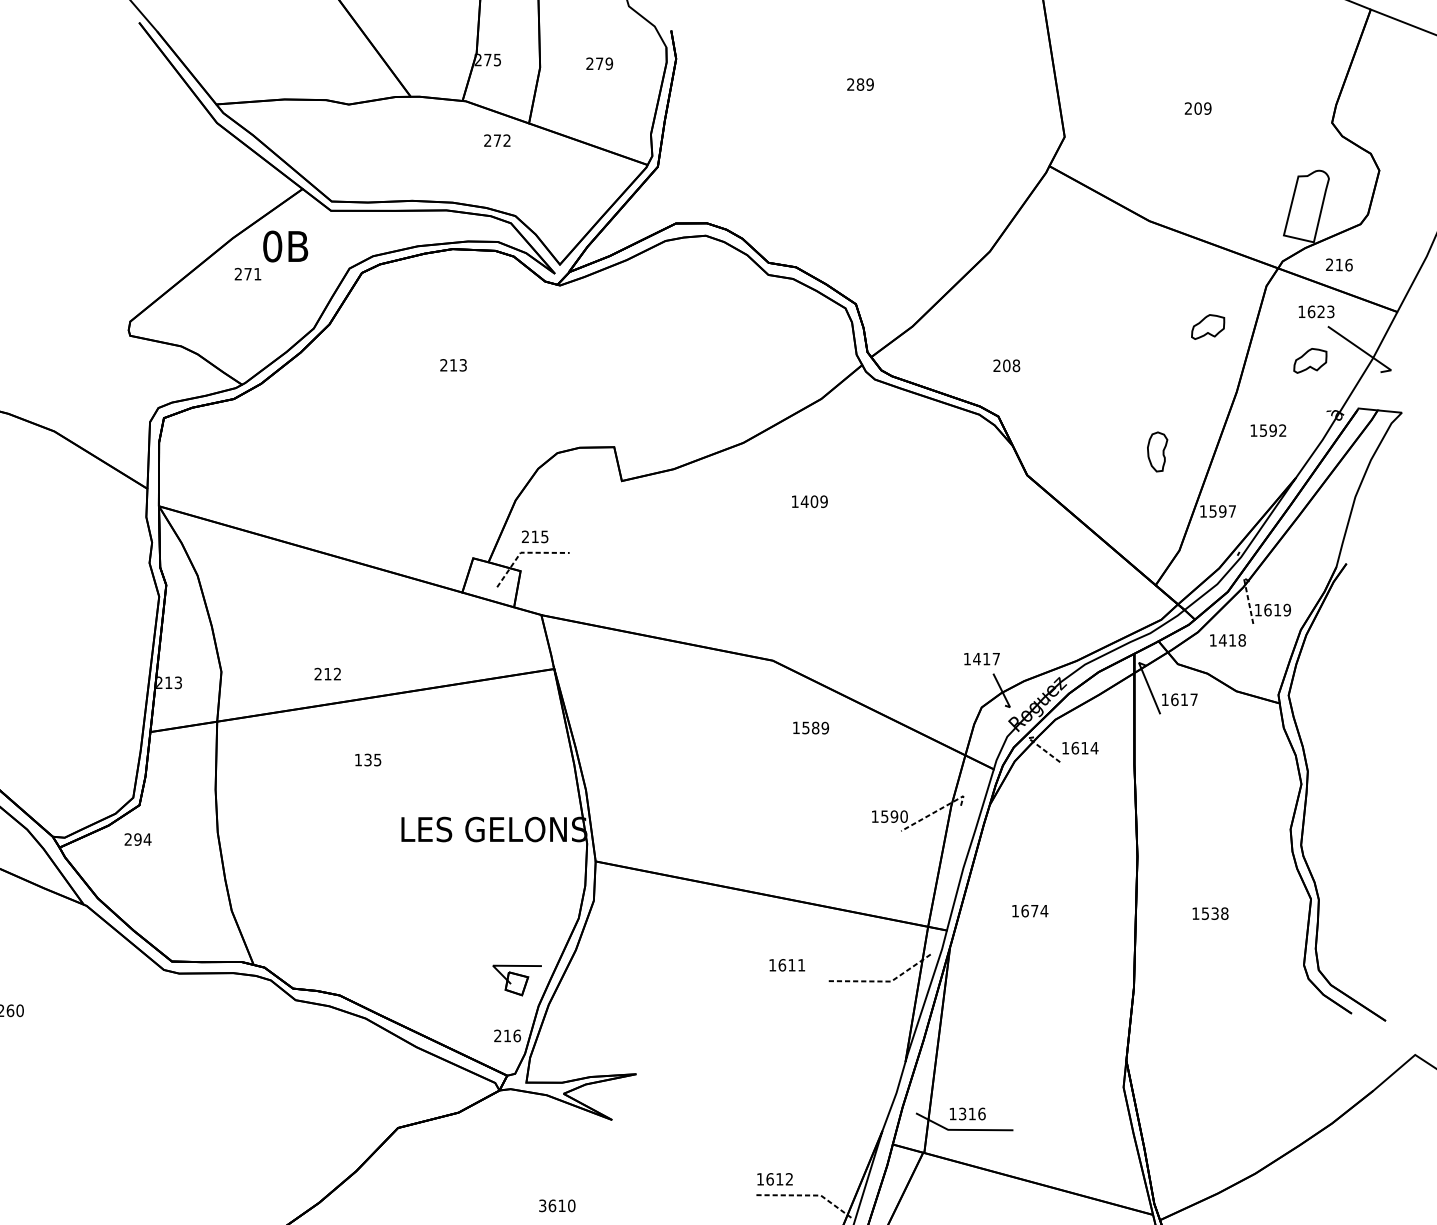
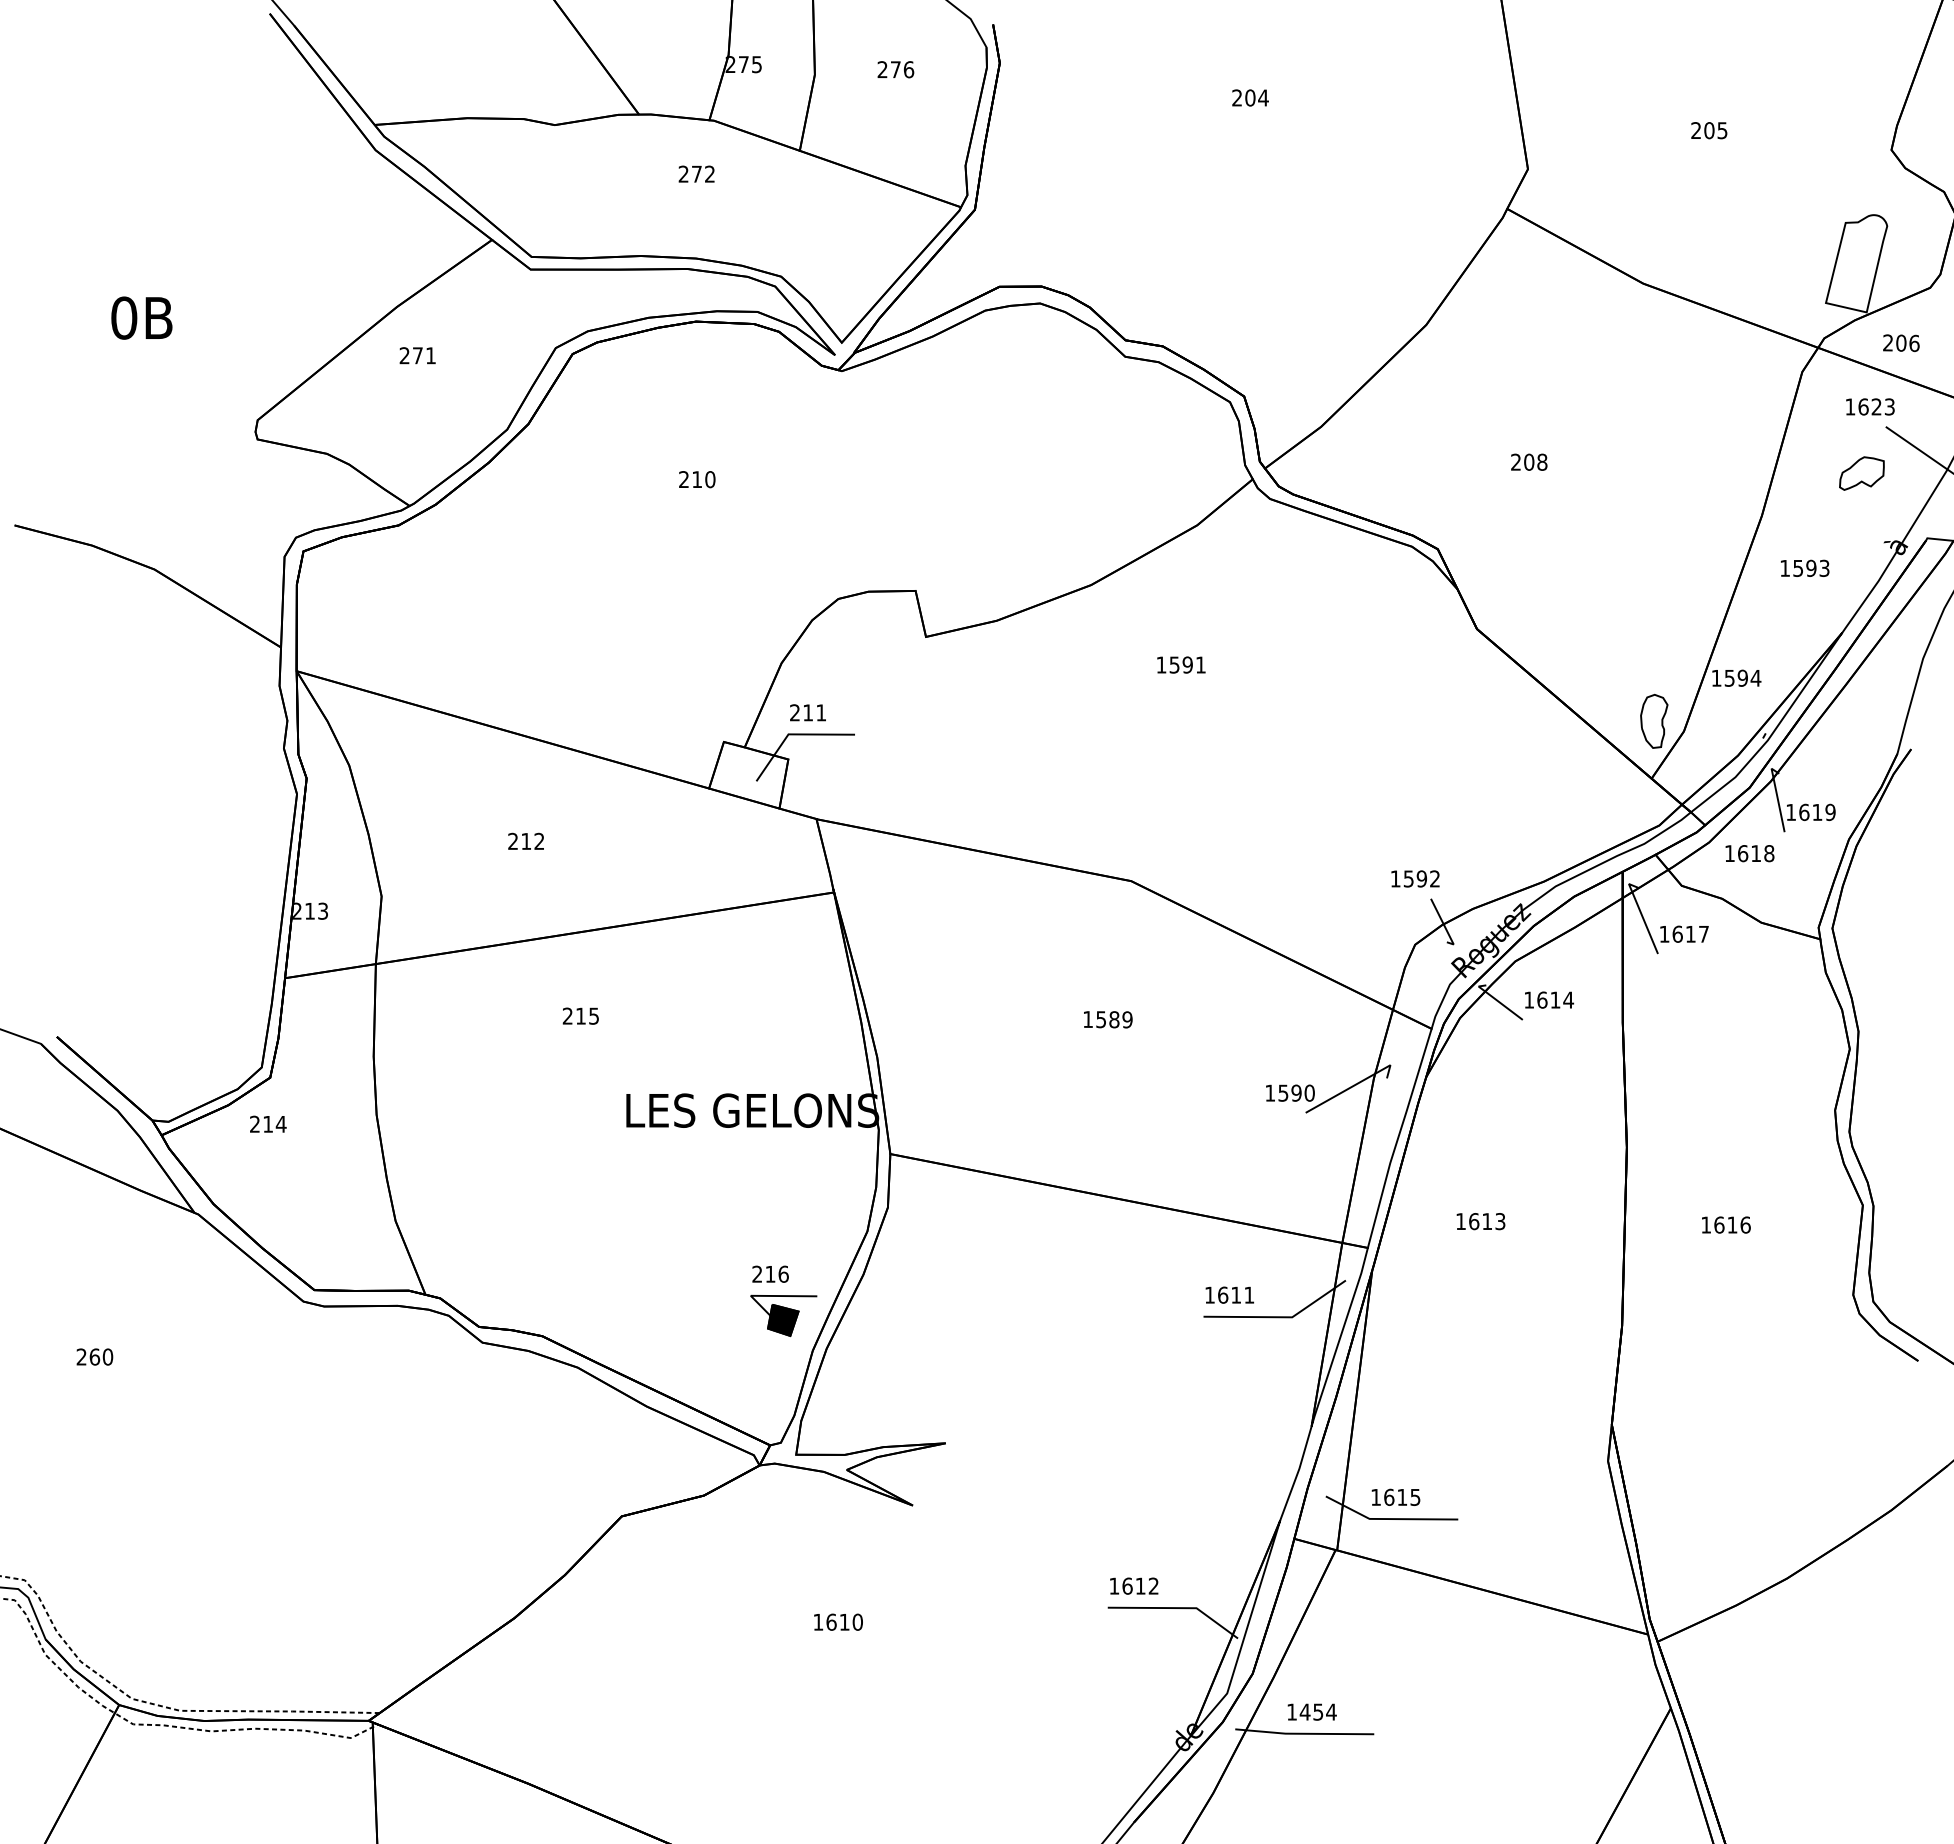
text: (609, 63) -> (908, 69), 279 -> 276
text: (865, 84) -> (1256, 97), 289 -> 204
text: (1207, 108) -> (1722, 130), 209 -> 205
text: (497, 140) -> (696, 173), moved
text: (285, 246) -> (141, 317), moved
text: (1339, 264) -> (1901, 342), 216 -> 206
part: (1207, 326) -> (1722, 427), removed
text: (463, 365) -> (710, 479), 213 -> 210
text: (1006, 365) -> (1529, 461), moved
text: (1282, 430) -> (1824, 568), 1592 -> 1593
part: (1157, 452) -> (1654, 721), moved
text: (814, 501) -> (1187, 664), 1409 -> 1591
text: (1232, 511) -> (1755, 678), 1597 -> 1594
text: (545, 536) -> (821, 712), 215 -> 211
line: (524, 552) -> (793, 734), dashed -> solid
line: (1248, 597) -> (1777, 795), dashed -> solid
text: (1222, 640) -> (1742, 853), 1418 -> 1618
text: (986, 658) -> (1421, 878), 1417 -> 1592
text: (327, 673) -> (525, 840), moved
text: (811, 727) -> (1108, 1019), moved
line: (1042, 748) -> (1497, 1000), dashed -> solid
text: (362, 759) -> (573, 1015), 135 -> 215
line: (937, 811) -> (1354, 1085), dashed -> solid
text: (138, 838) -> (268, 1123), 294 -> 214
text: (1039, 911) -> (1493, 1221), 1674 -> 1613
text: (1215, 913) -> (1732, 1224), 1538 -> 1616
text: (787, 964) -> (1229, 1294), moved
line: (883, 981) -> (1281, 1317), dashed -> solid
fill: (517, 983) -> (783, 1319), added
text: (507, 1035) -> (770, 1273), moved
text: (972, 1114) -> (1402, 1497), 1316 -> 1615
line: (807, 1195) -> (1178, 1608), dashed -> solid
text: (542, 1205) -> (818, 1621), 3610 -> 1610

